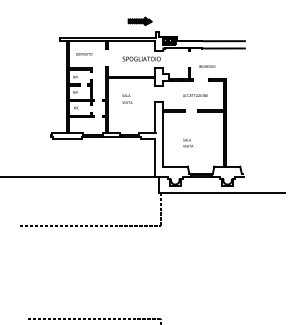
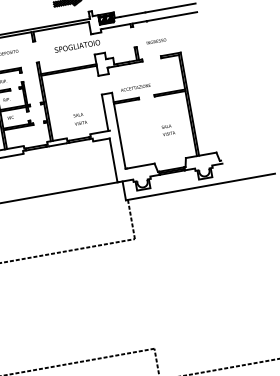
text: (195, 95) -> (135, 87), moved
text: (127, 98) -> (80, 118), moved
text: (188, 142) -> (168, 129), moved

